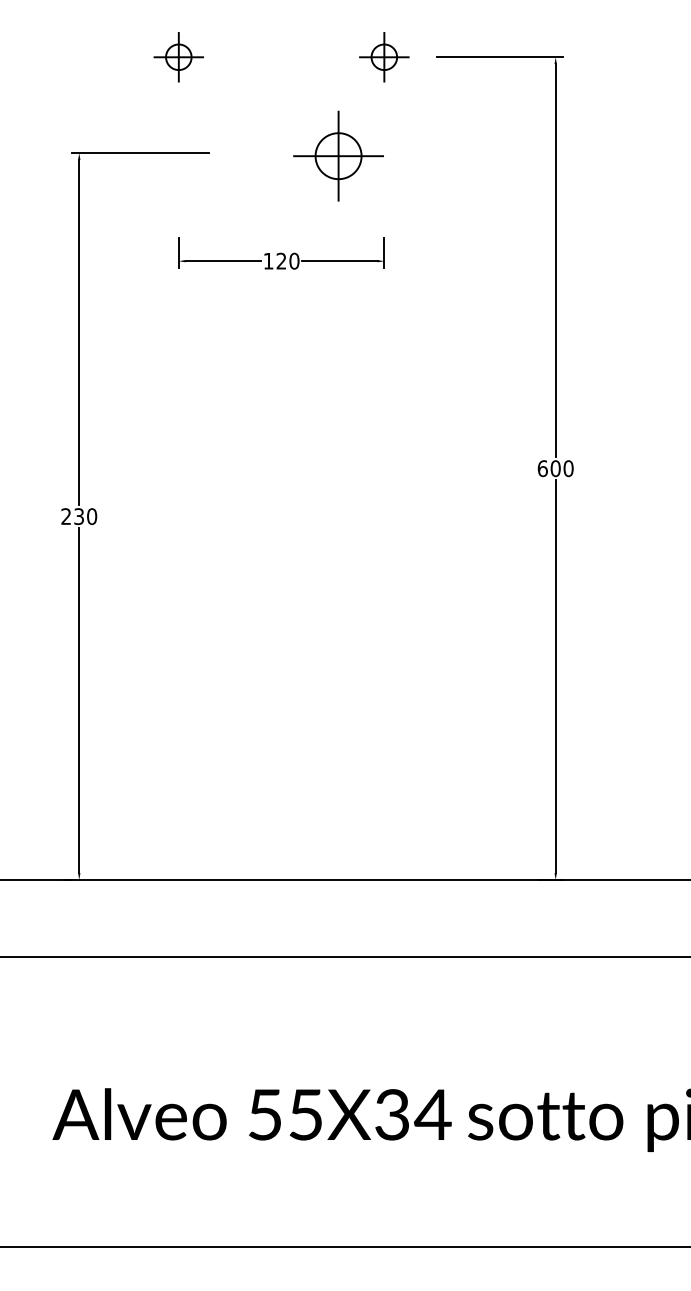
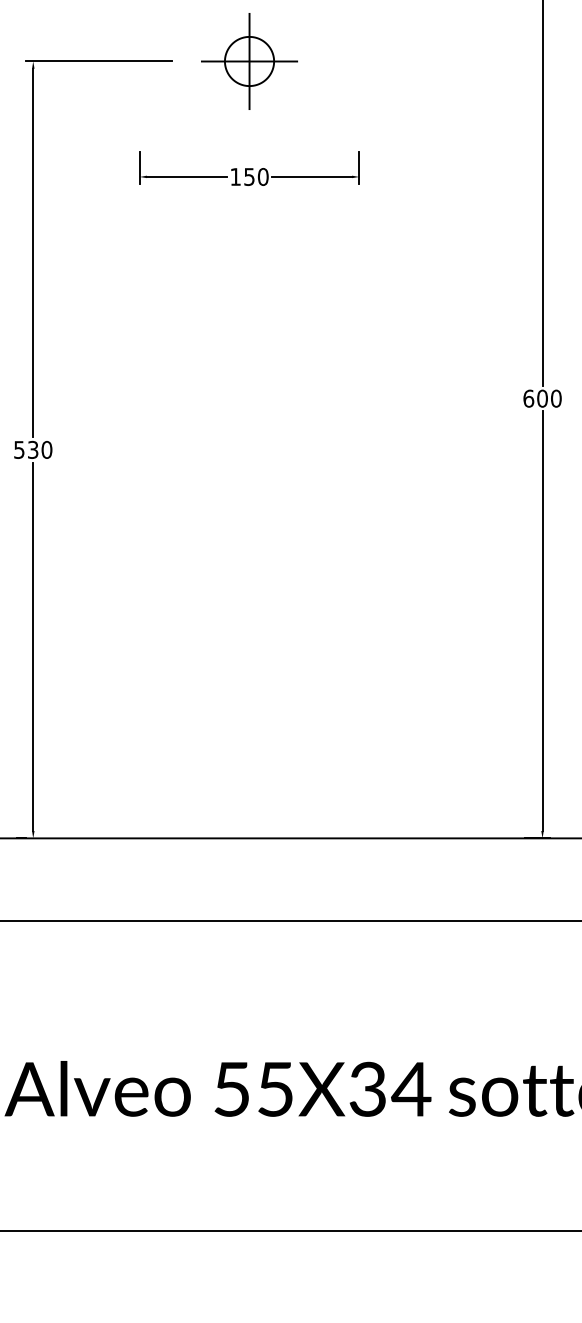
part: (338, 155) -> (249, 60), moved
text: (281, 260) -> (249, 176), 120 -> 150
text: (65, 516) -> (18, 449), 230 -> 530

